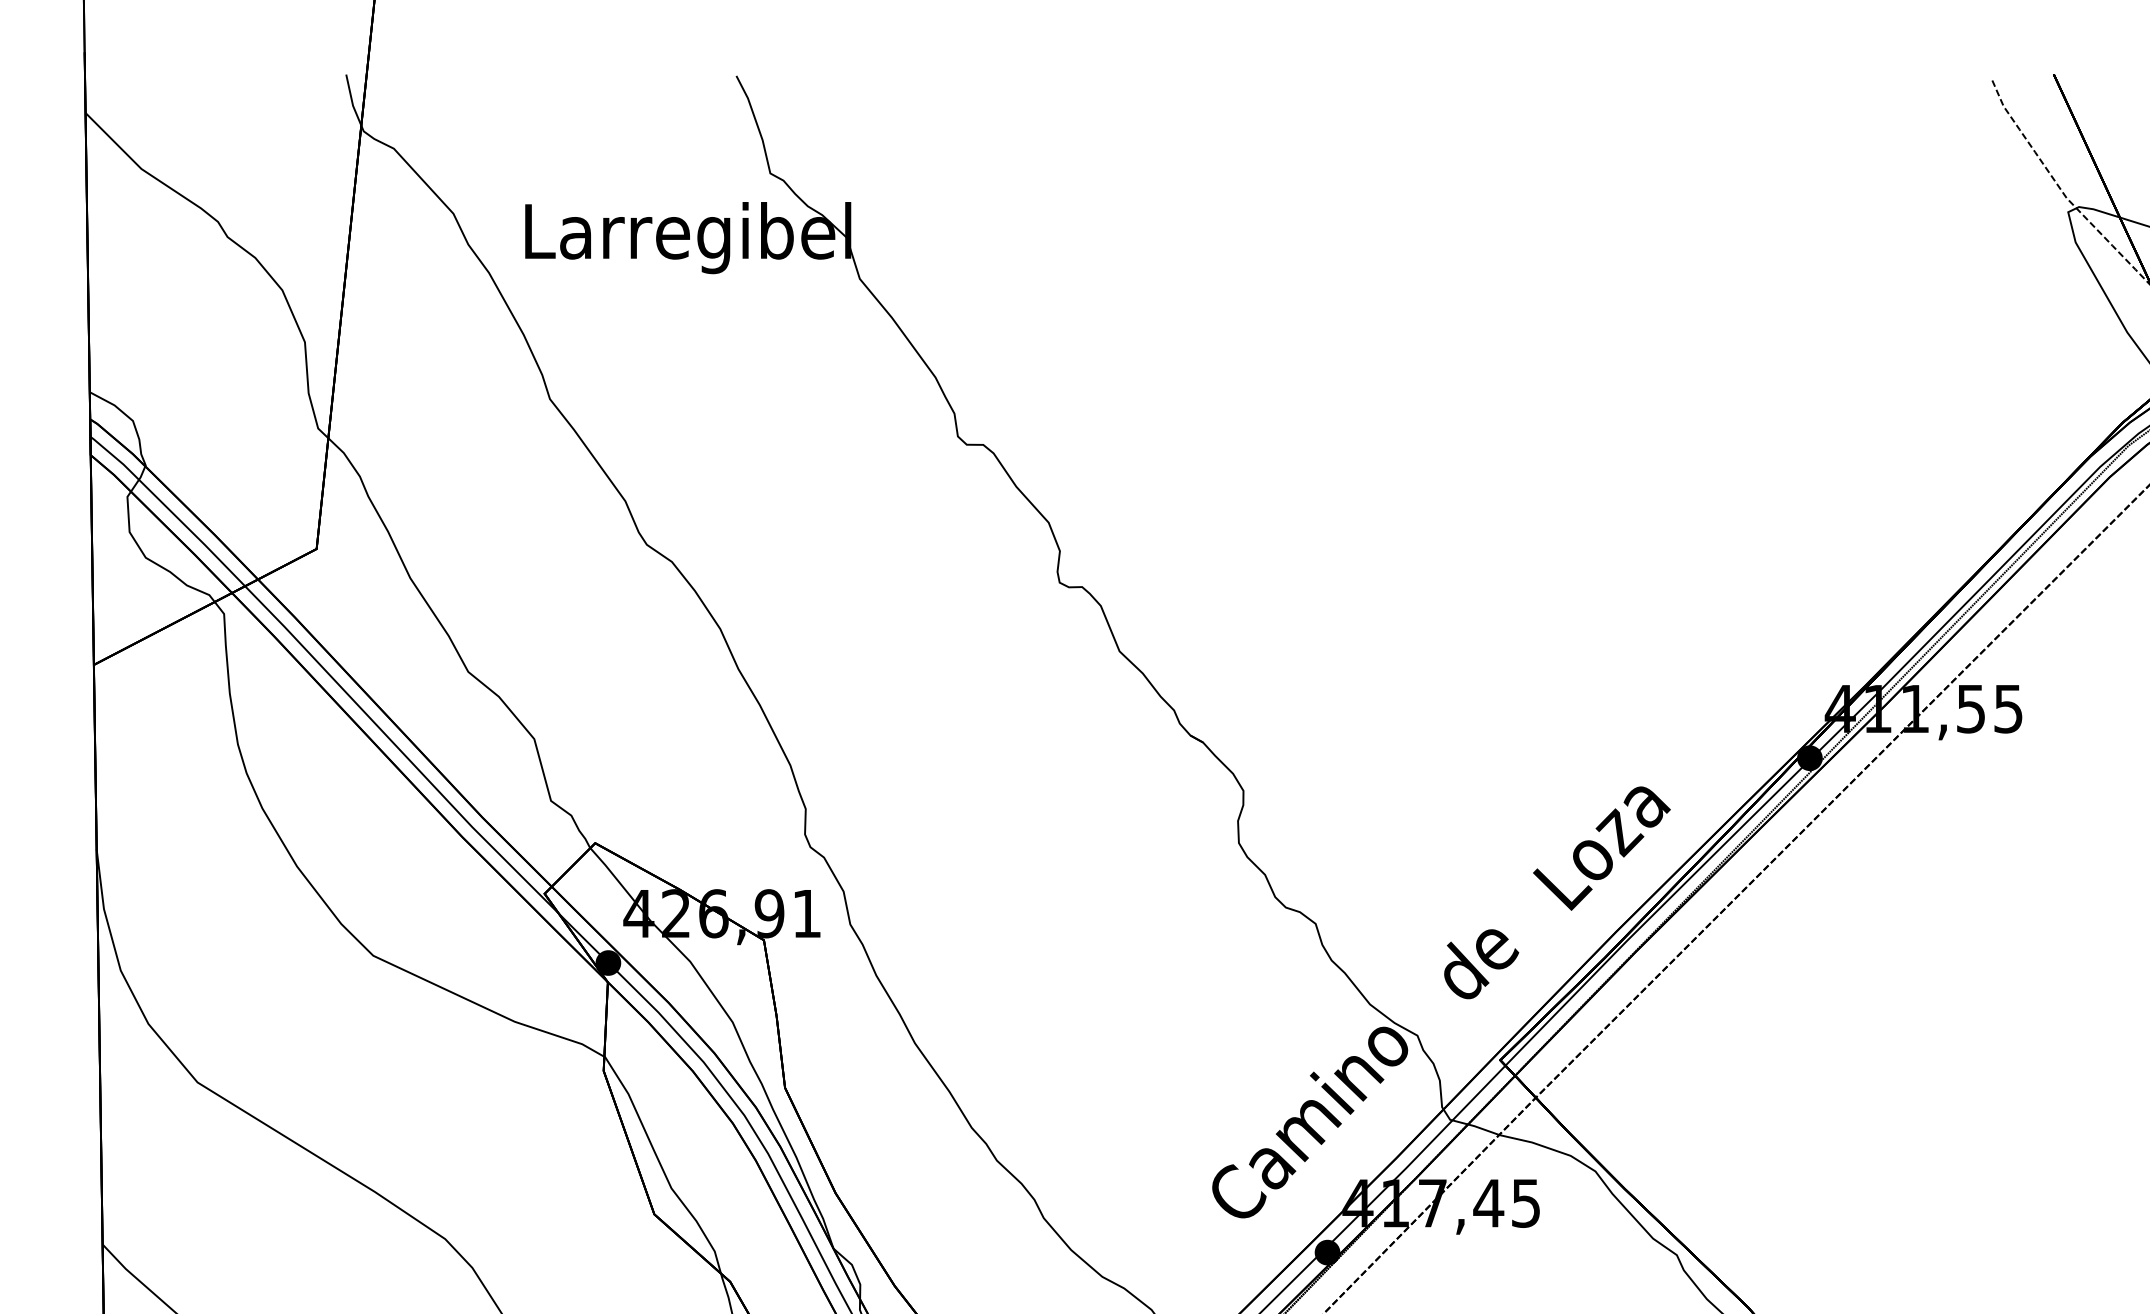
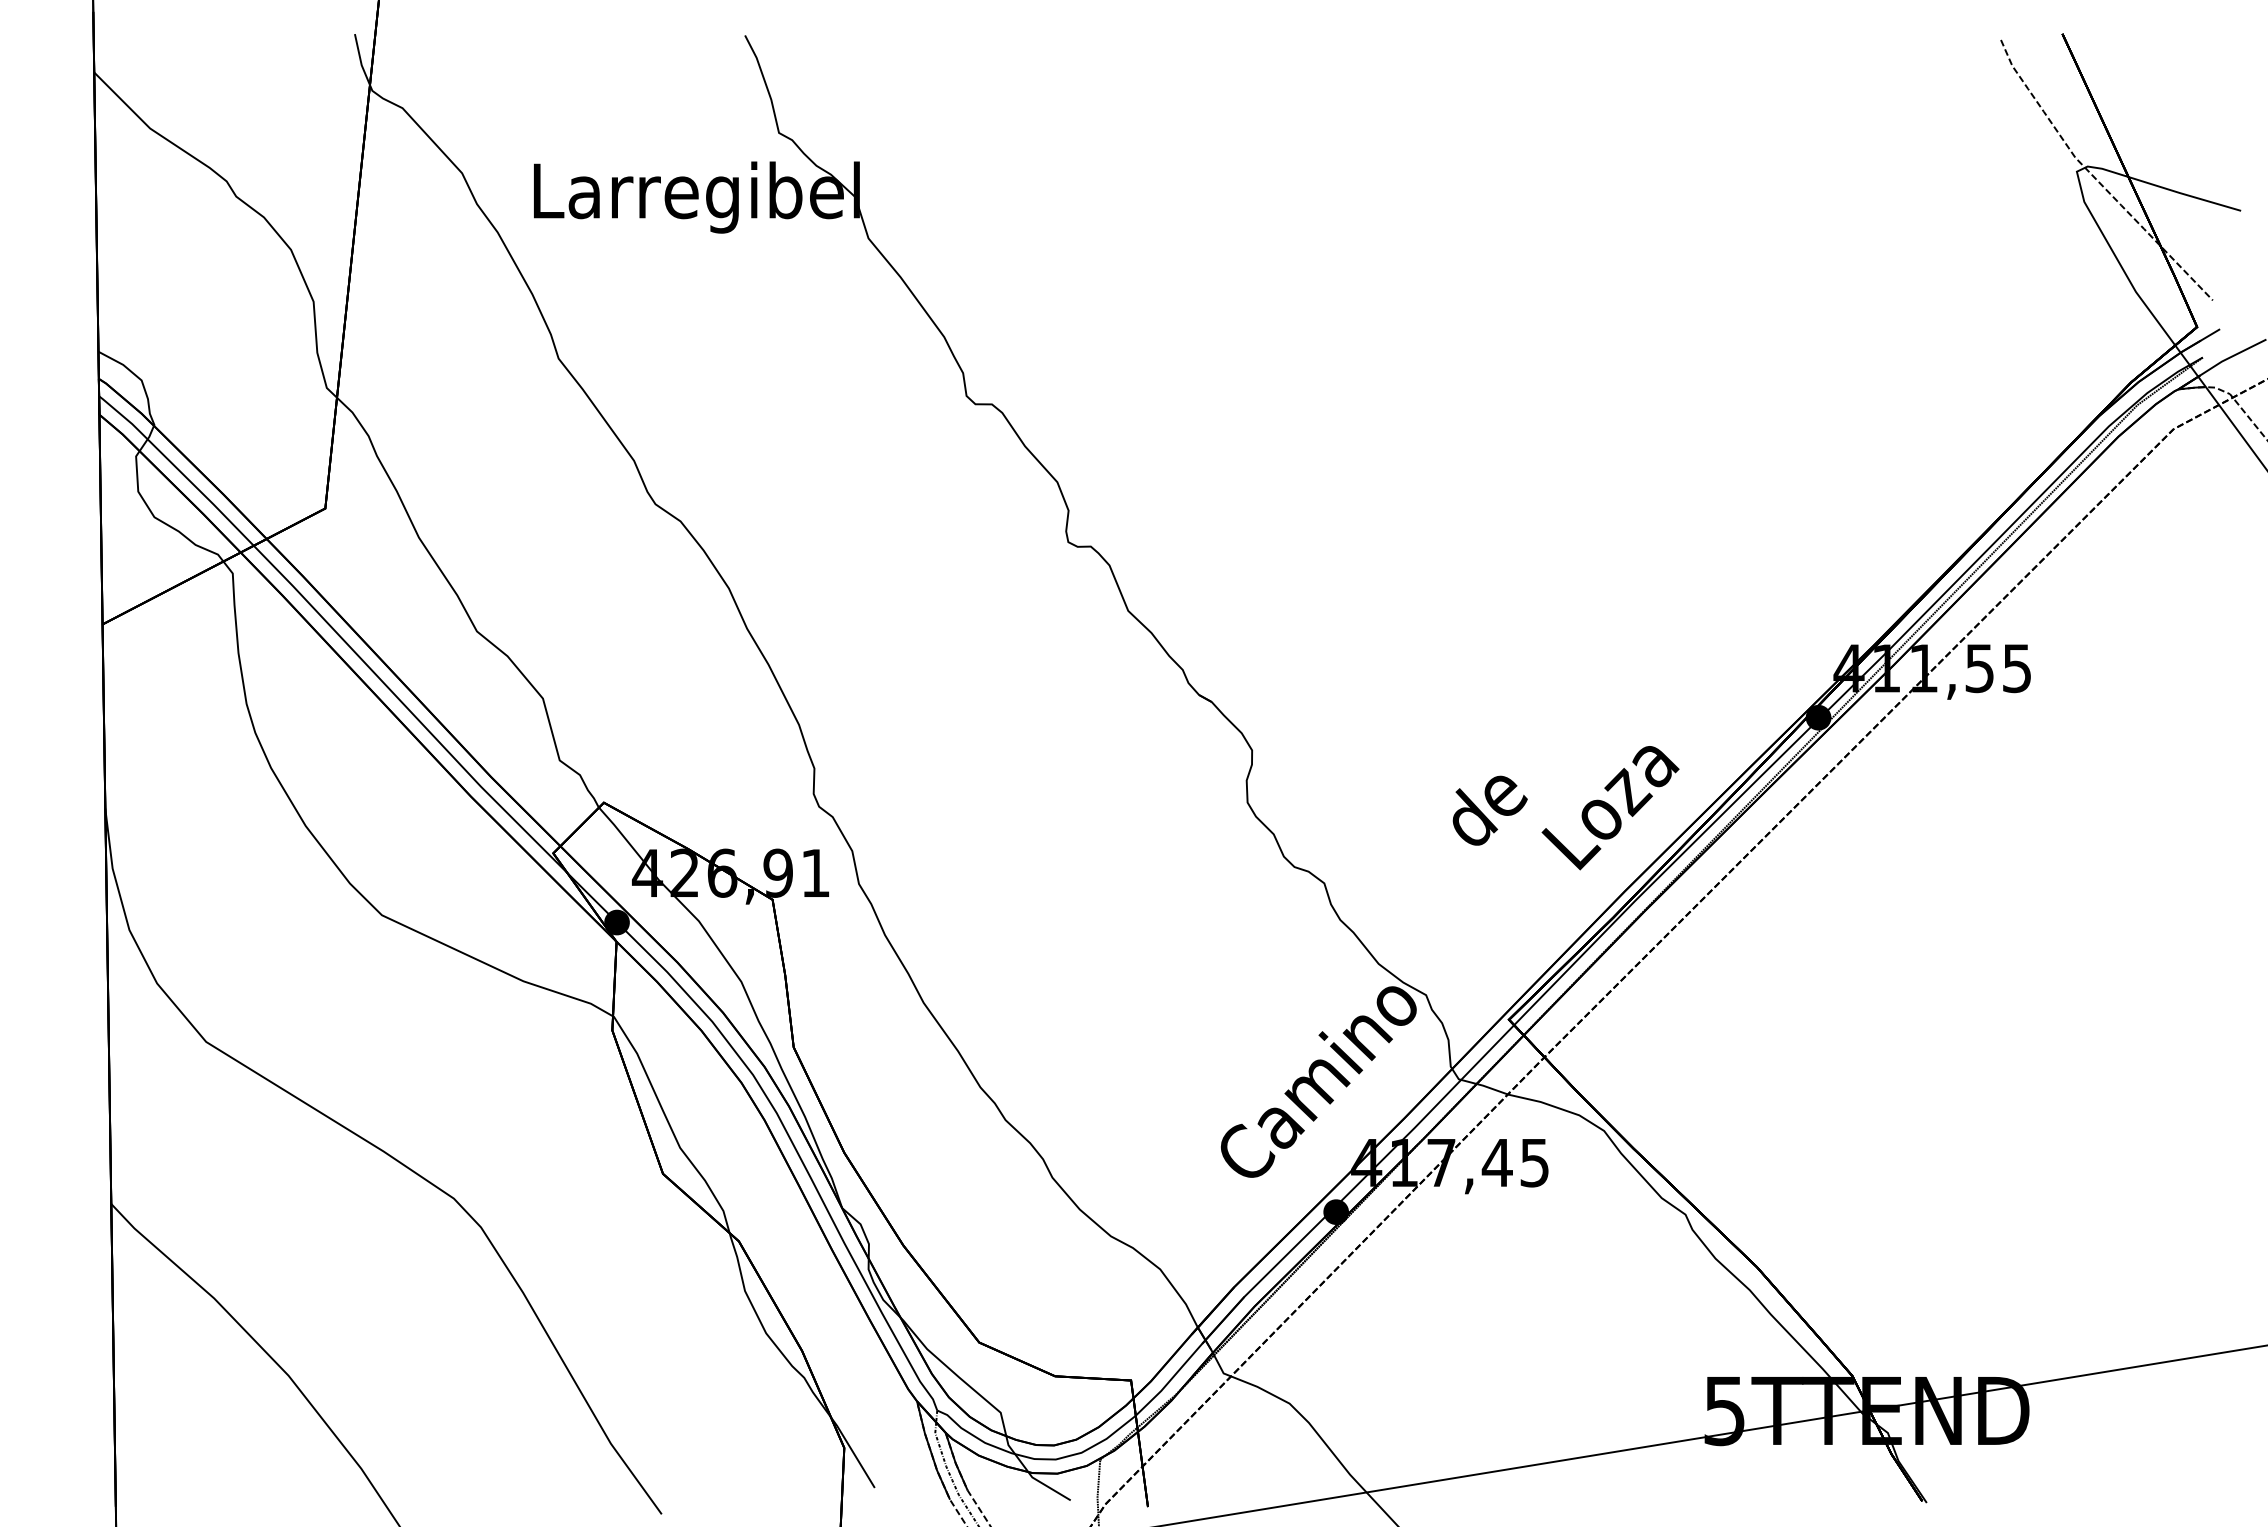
text: (1480, 963) -> (1489, 810), moved

